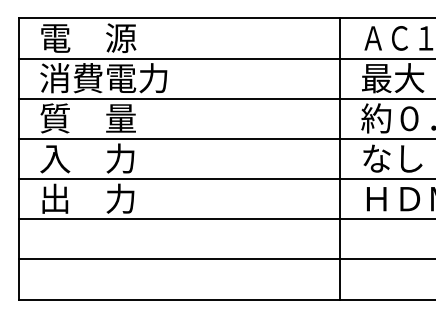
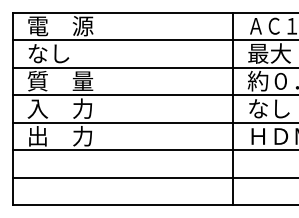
text: (102, 78) -> (70, 53), 消費電力 -> なし

